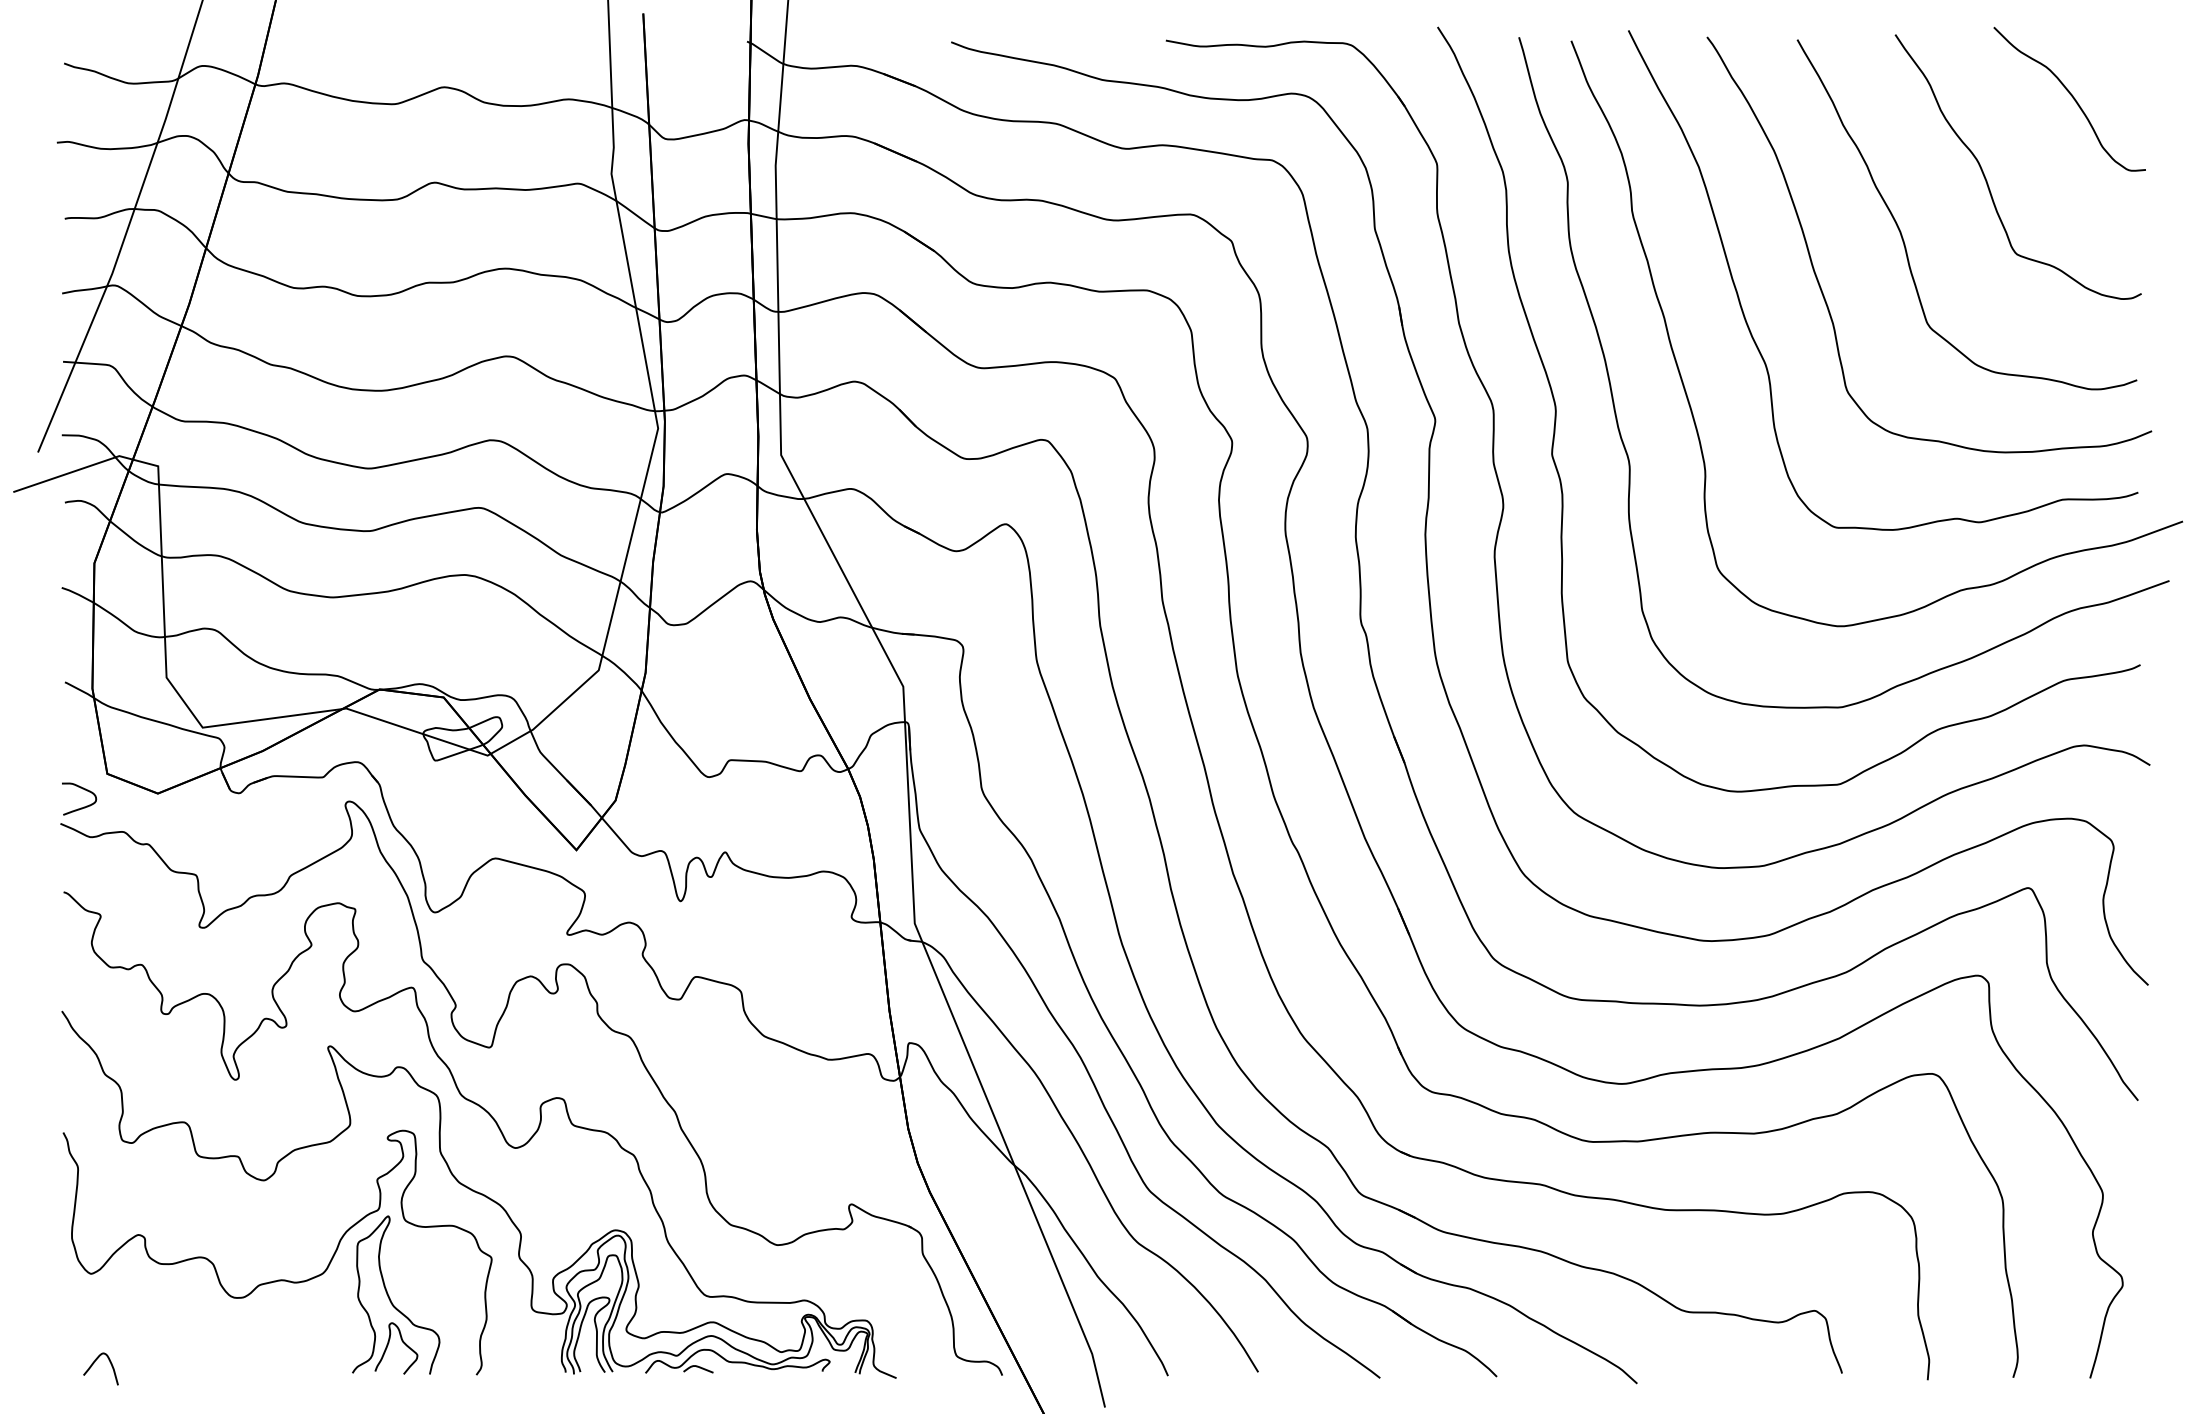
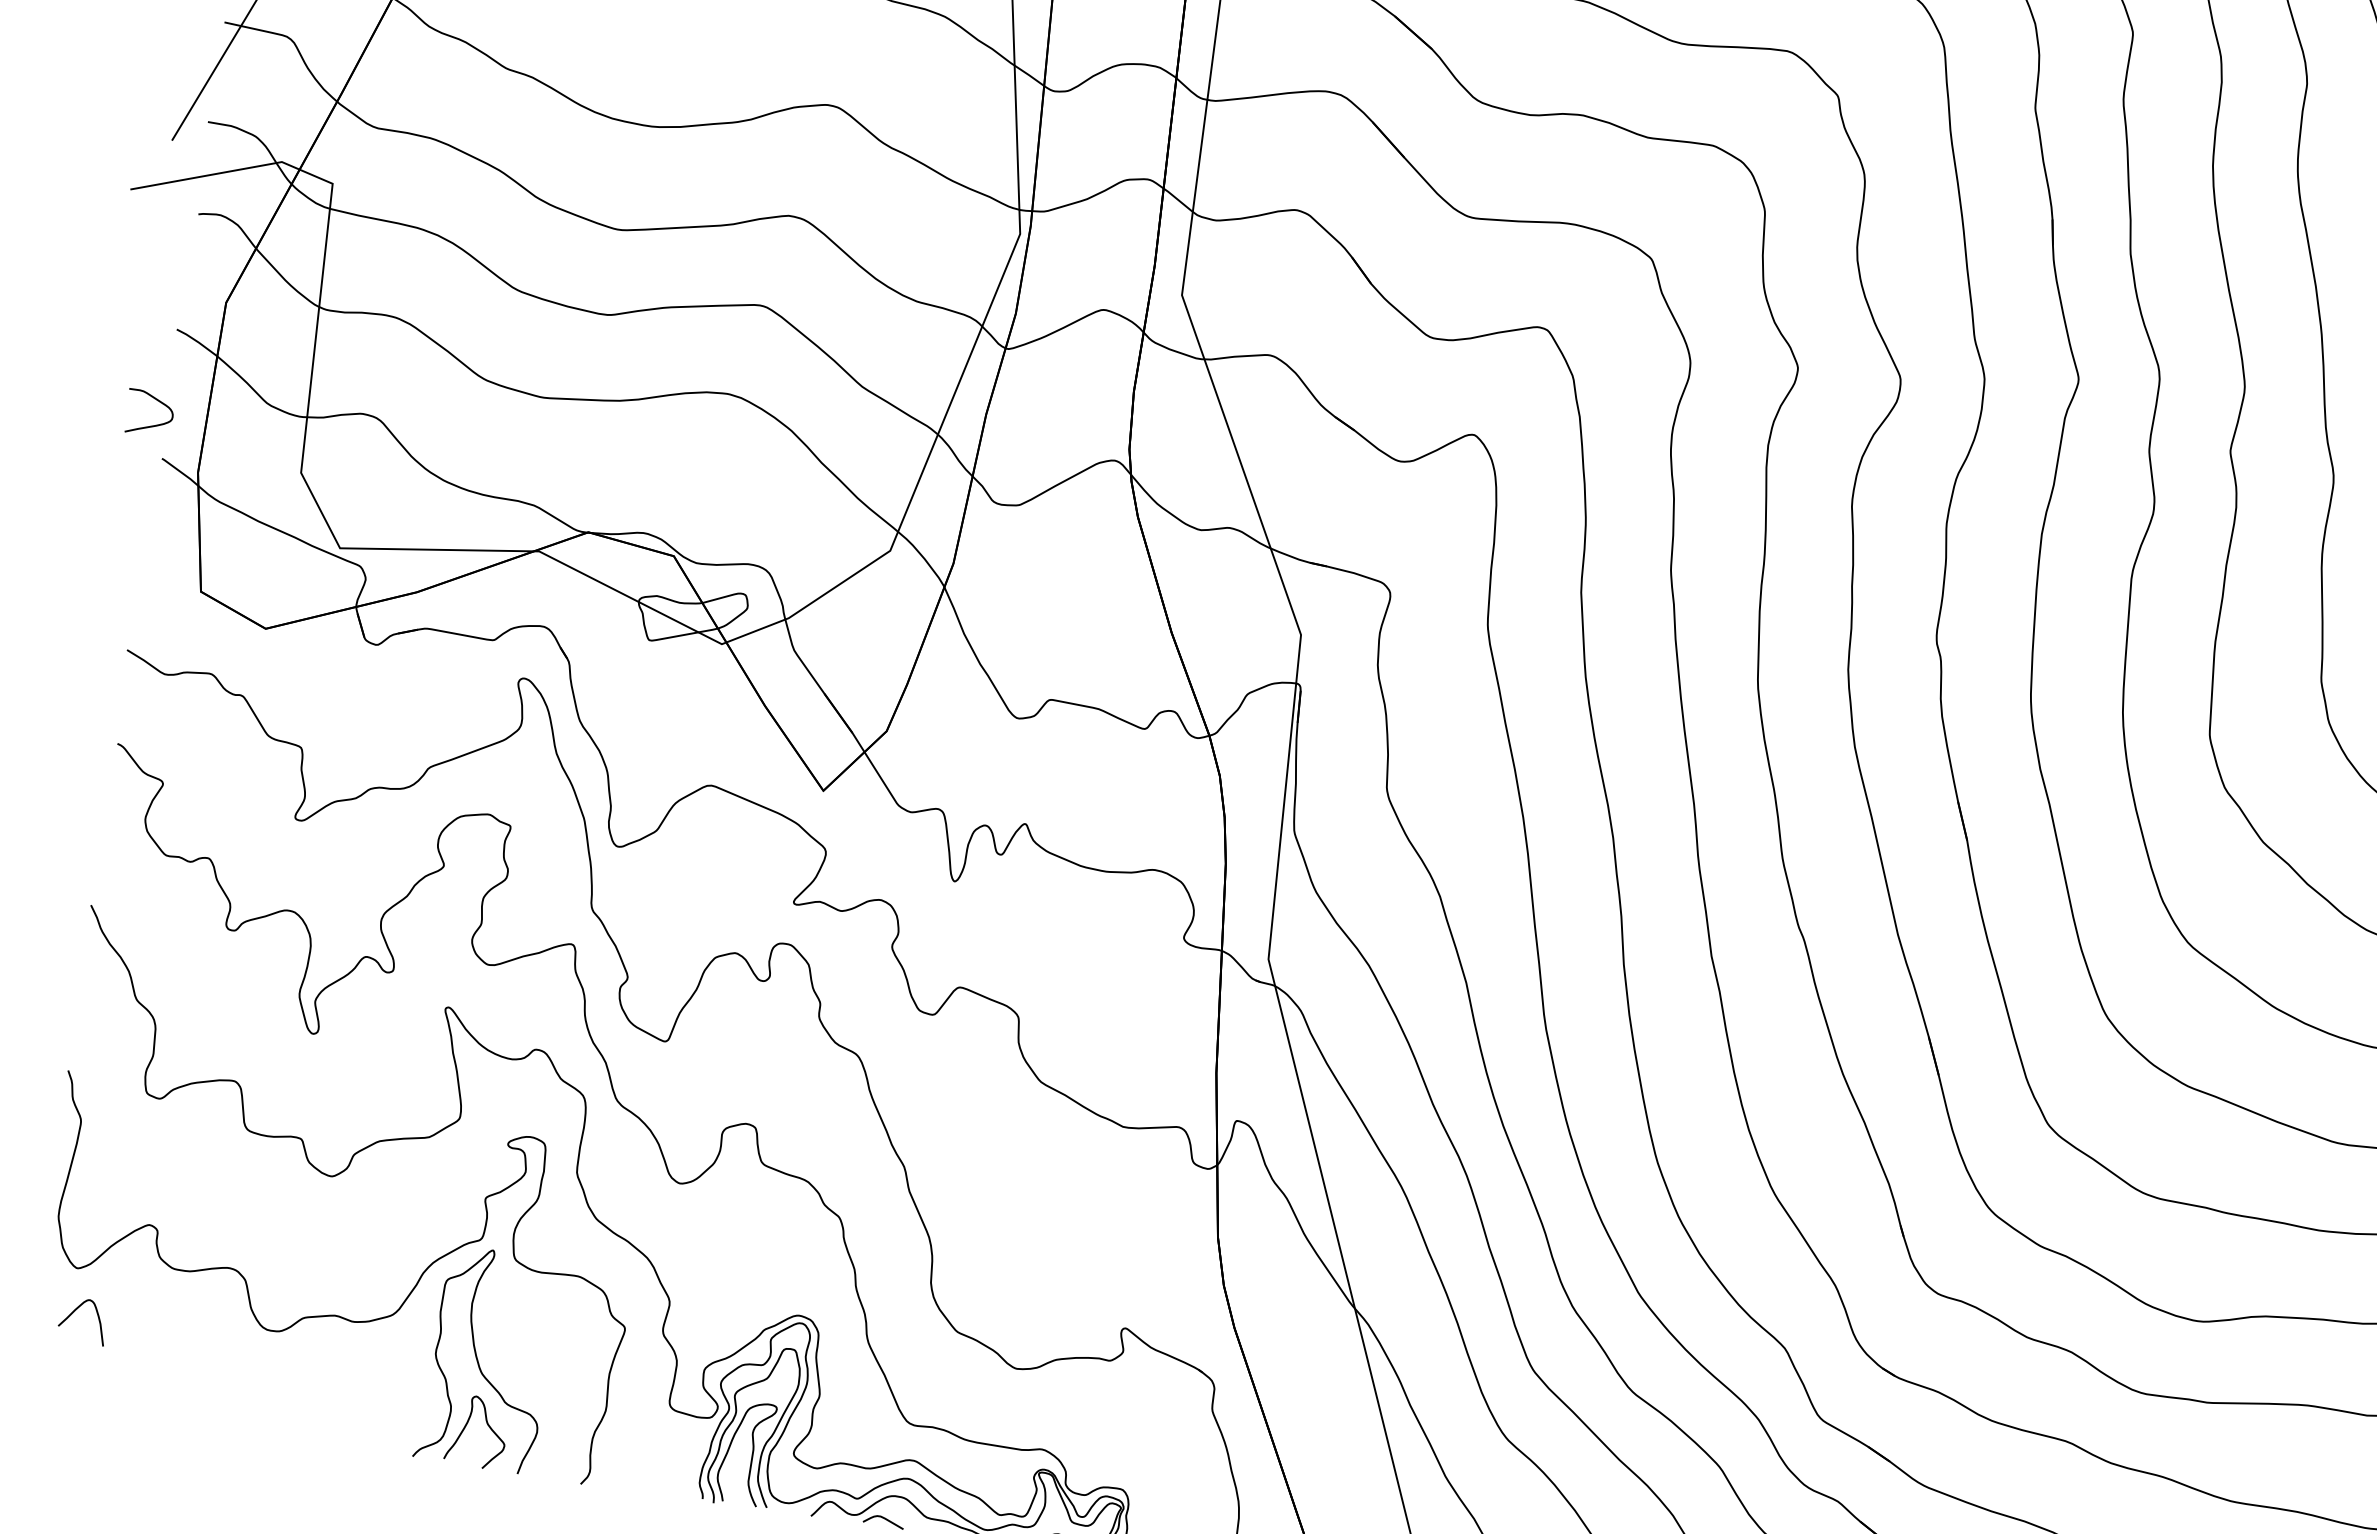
curve: (83, 806) -> (153, 424), moved
curve: (94, 1363) -> (75, 1312), moved

